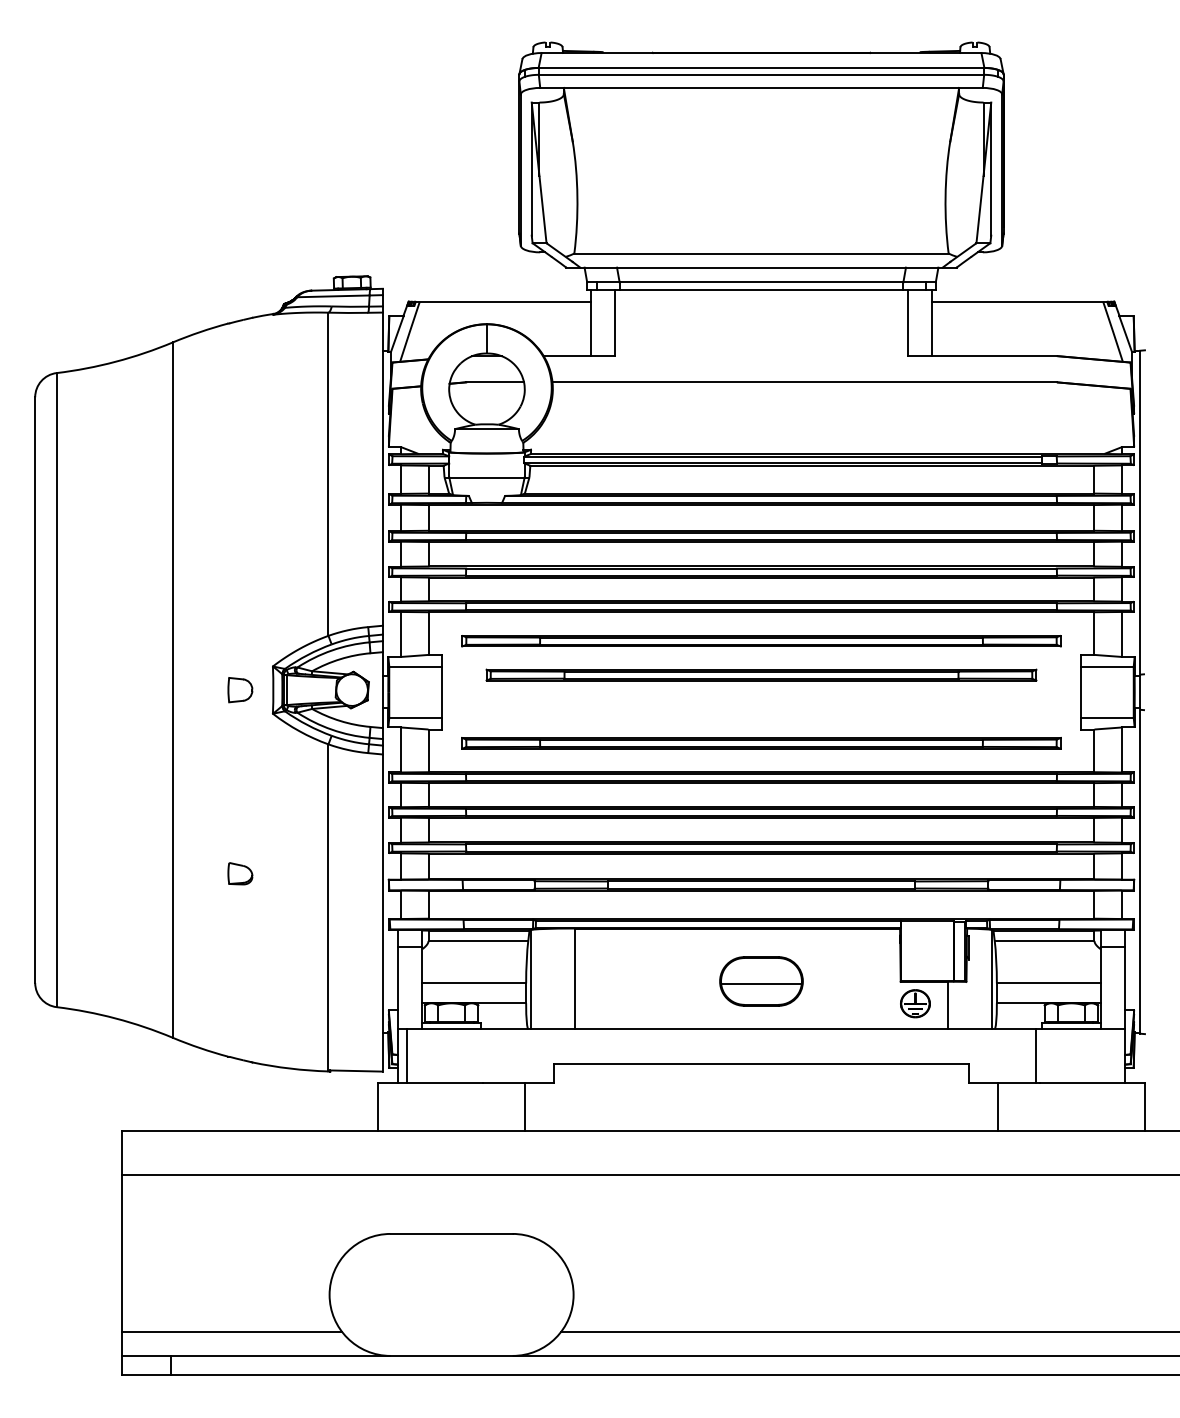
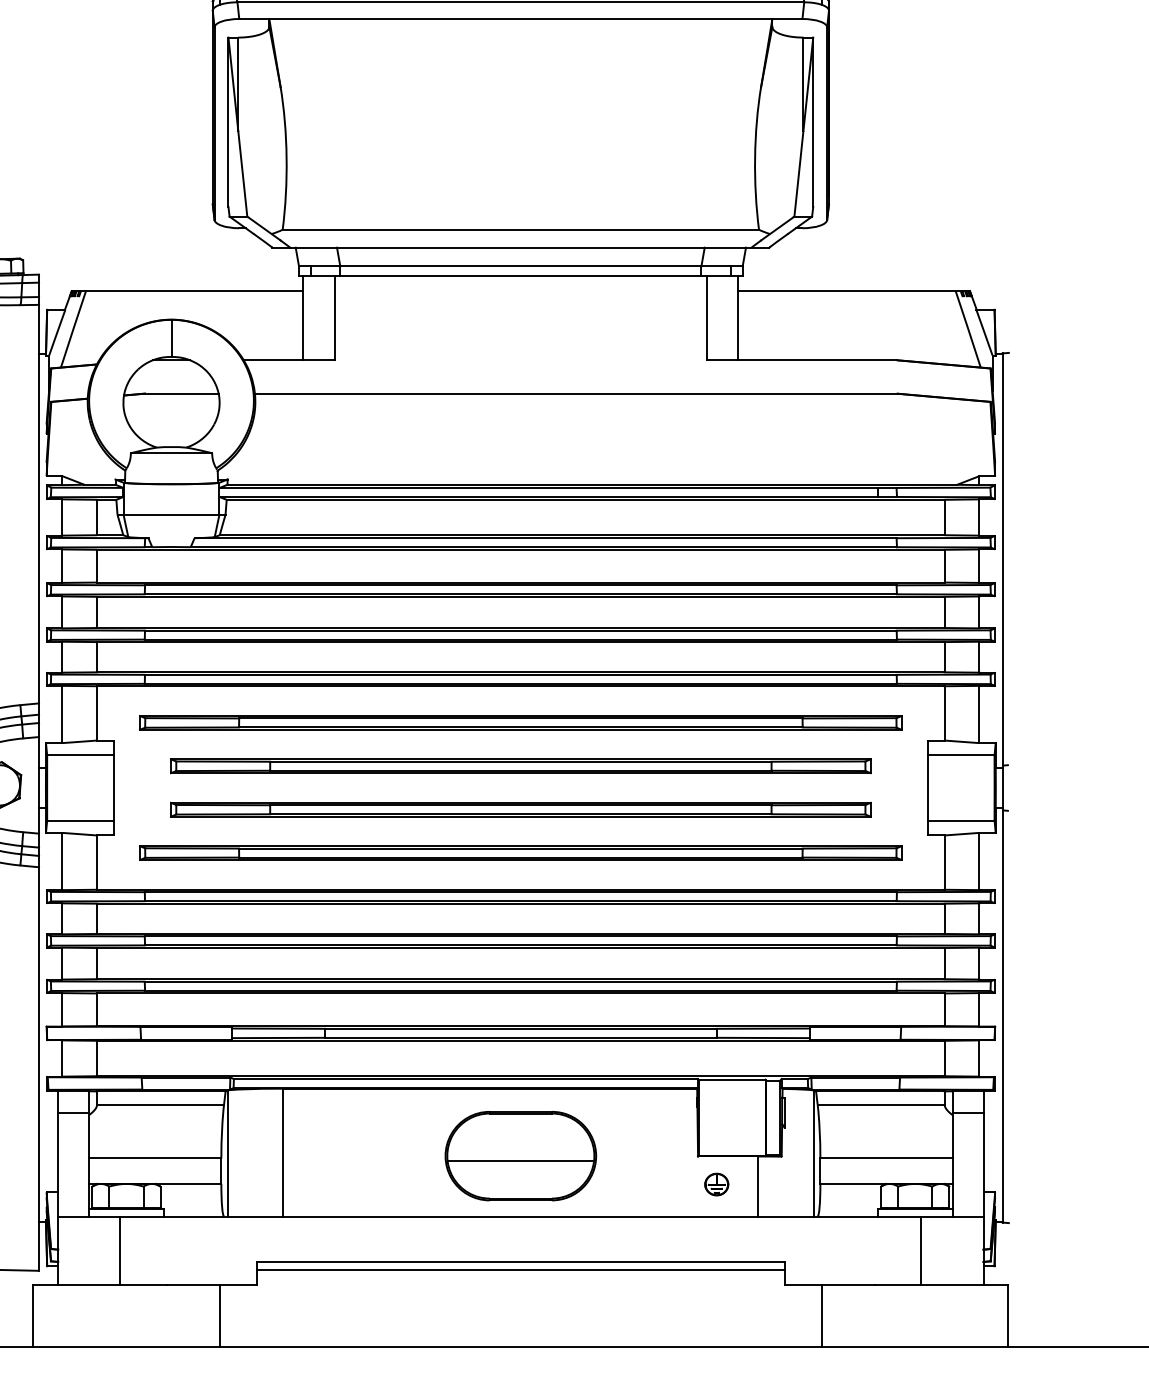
part: (761, 708) -> (520, 808), added
part: (761, 981) -> (520, 1156), size x1.43
part: (915, 1003) -> (716, 1184), size x0.62
line: (406, 1055) -> (119, 1250), moved
line: (1036, 1055) -> (921, 1250), moved
line: (761, 1070) -> (520, 1269), added

